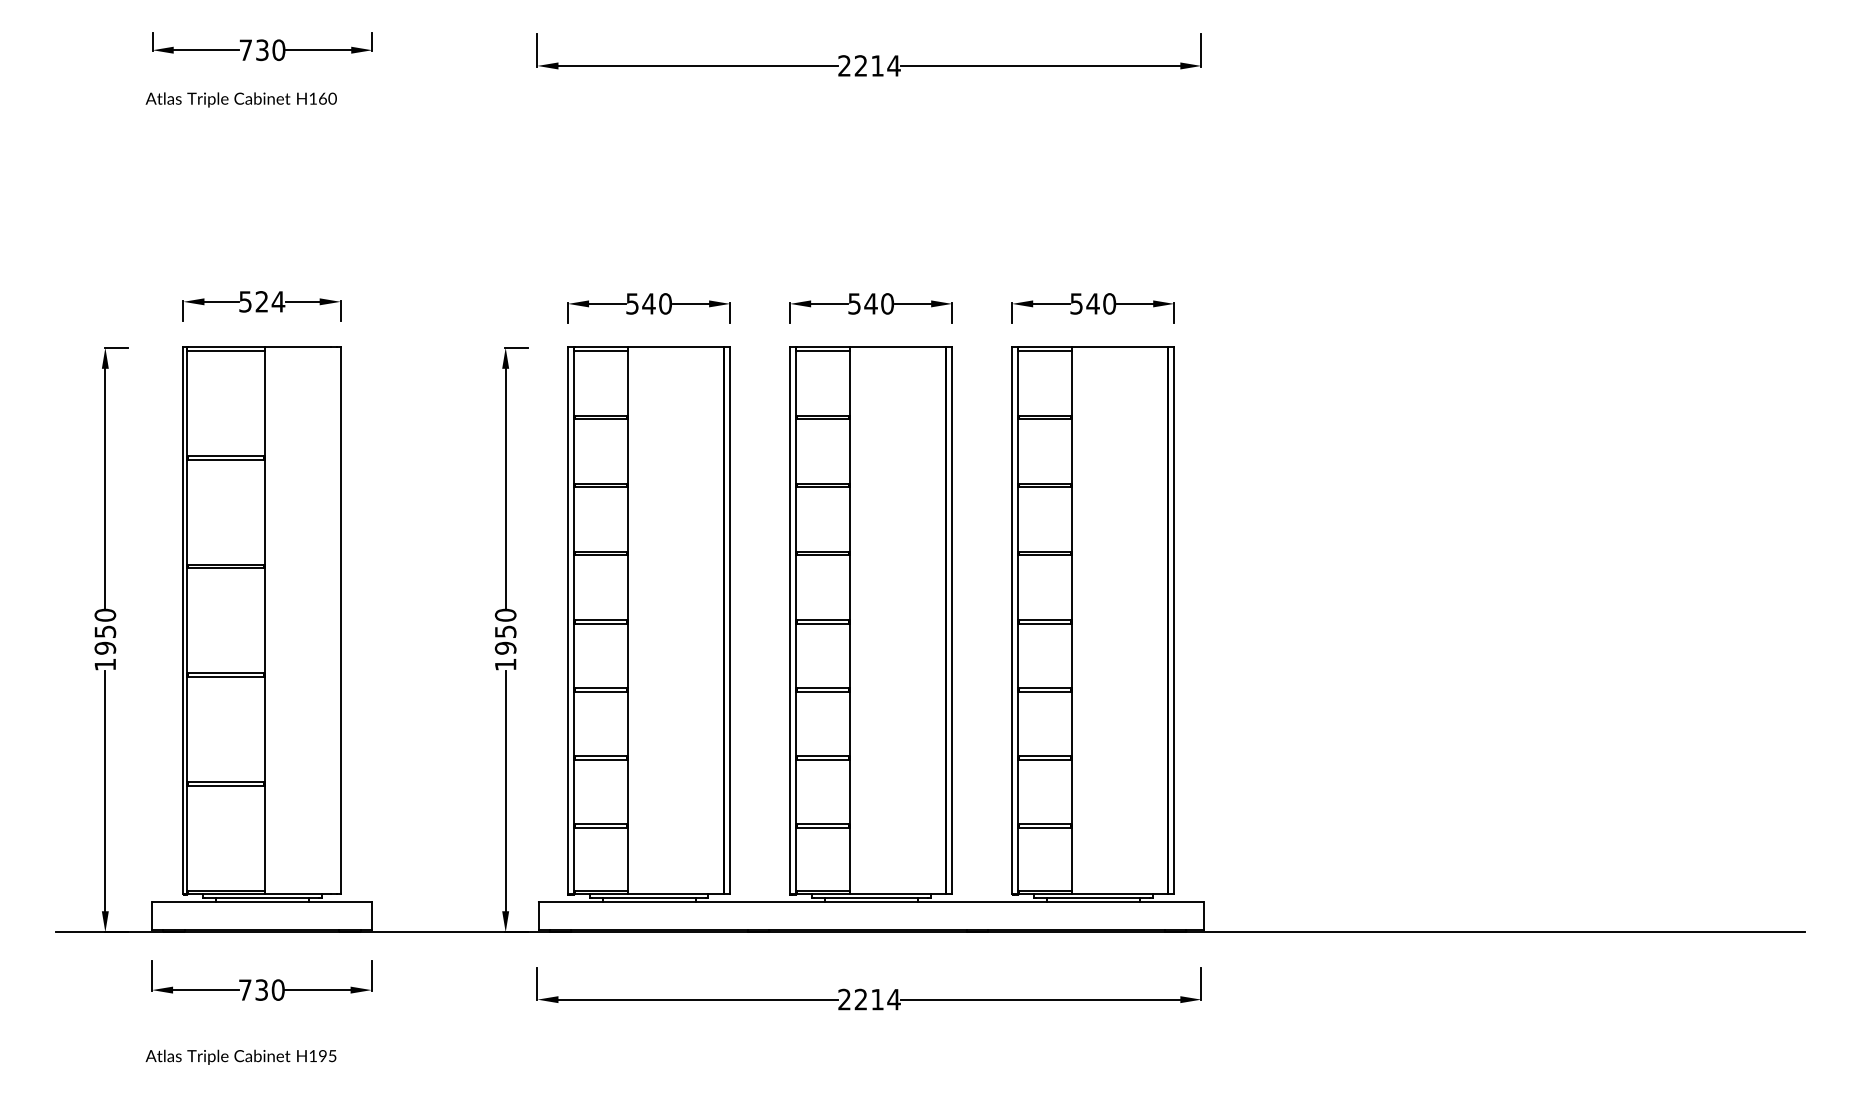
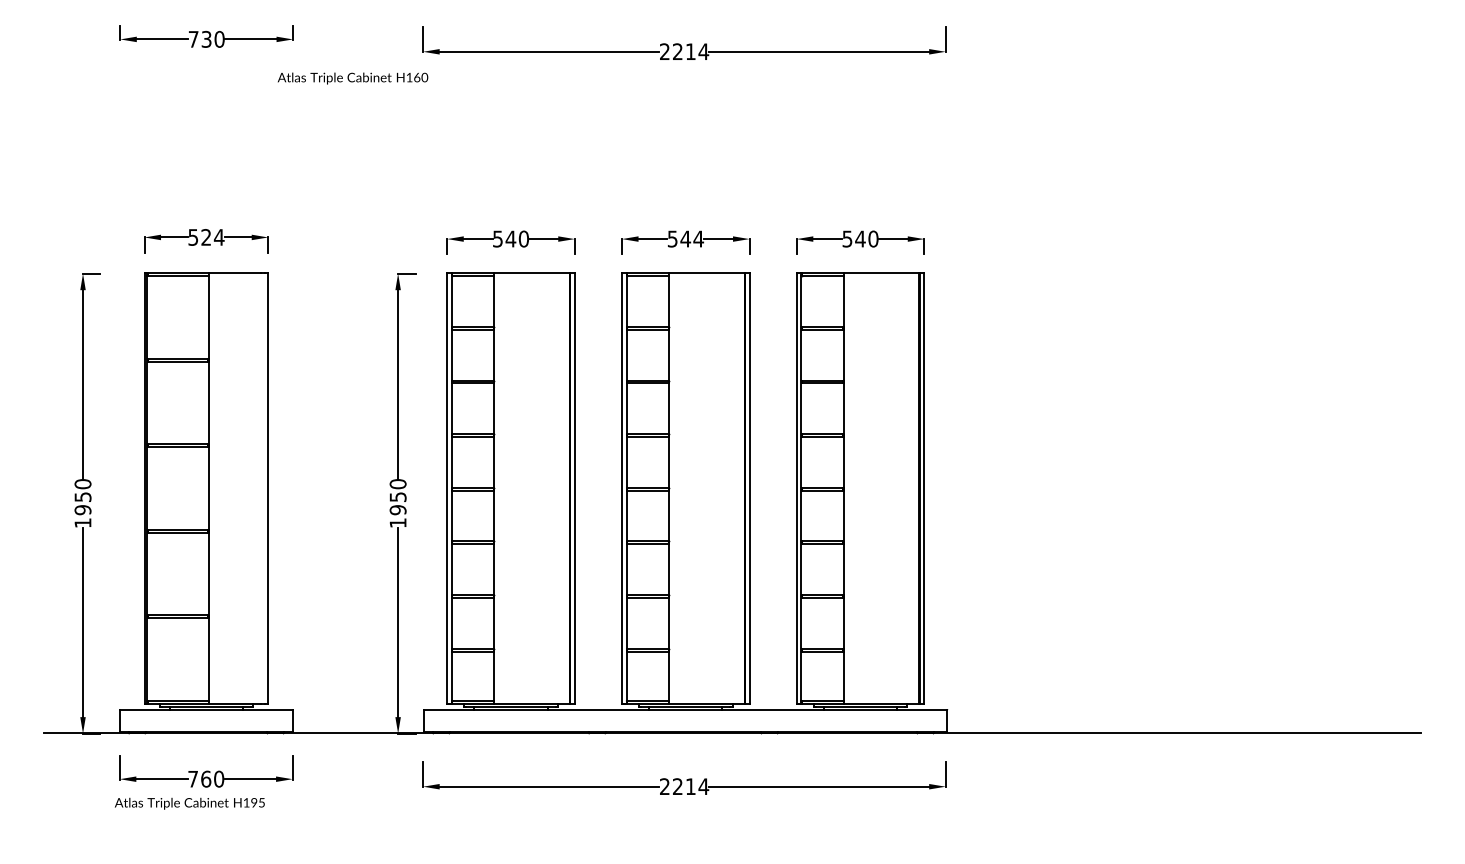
text: (240, 99) -> (352, 78), moved
text: (887, 303) -> (698, 238), 540 -> 544
text: (261, 989) -> (205, 778), 730 -> 760
text: (240, 1056) -> (189, 803), moved

